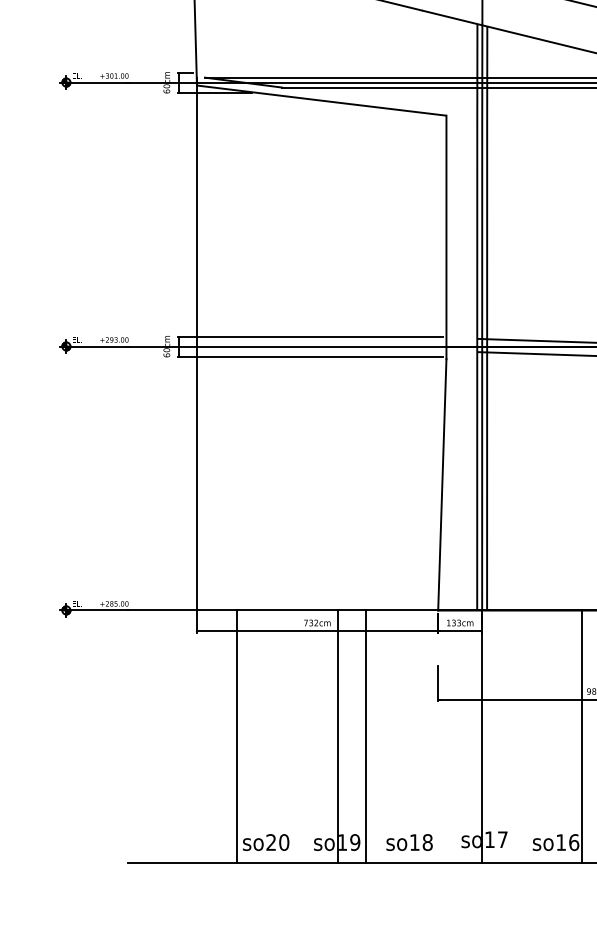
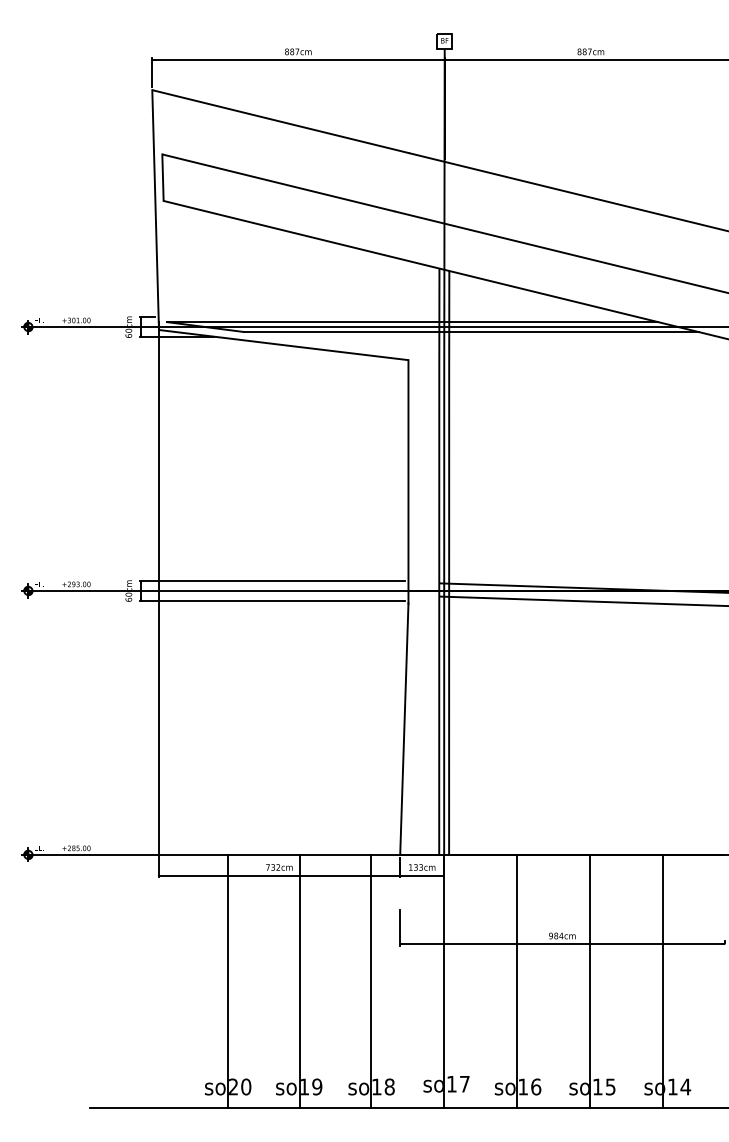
line: (237, 736) -> (228, 980), moved
line: (365, 736) -> (370, 980), moved
line: (581, 736) -> (516, 980), moved

